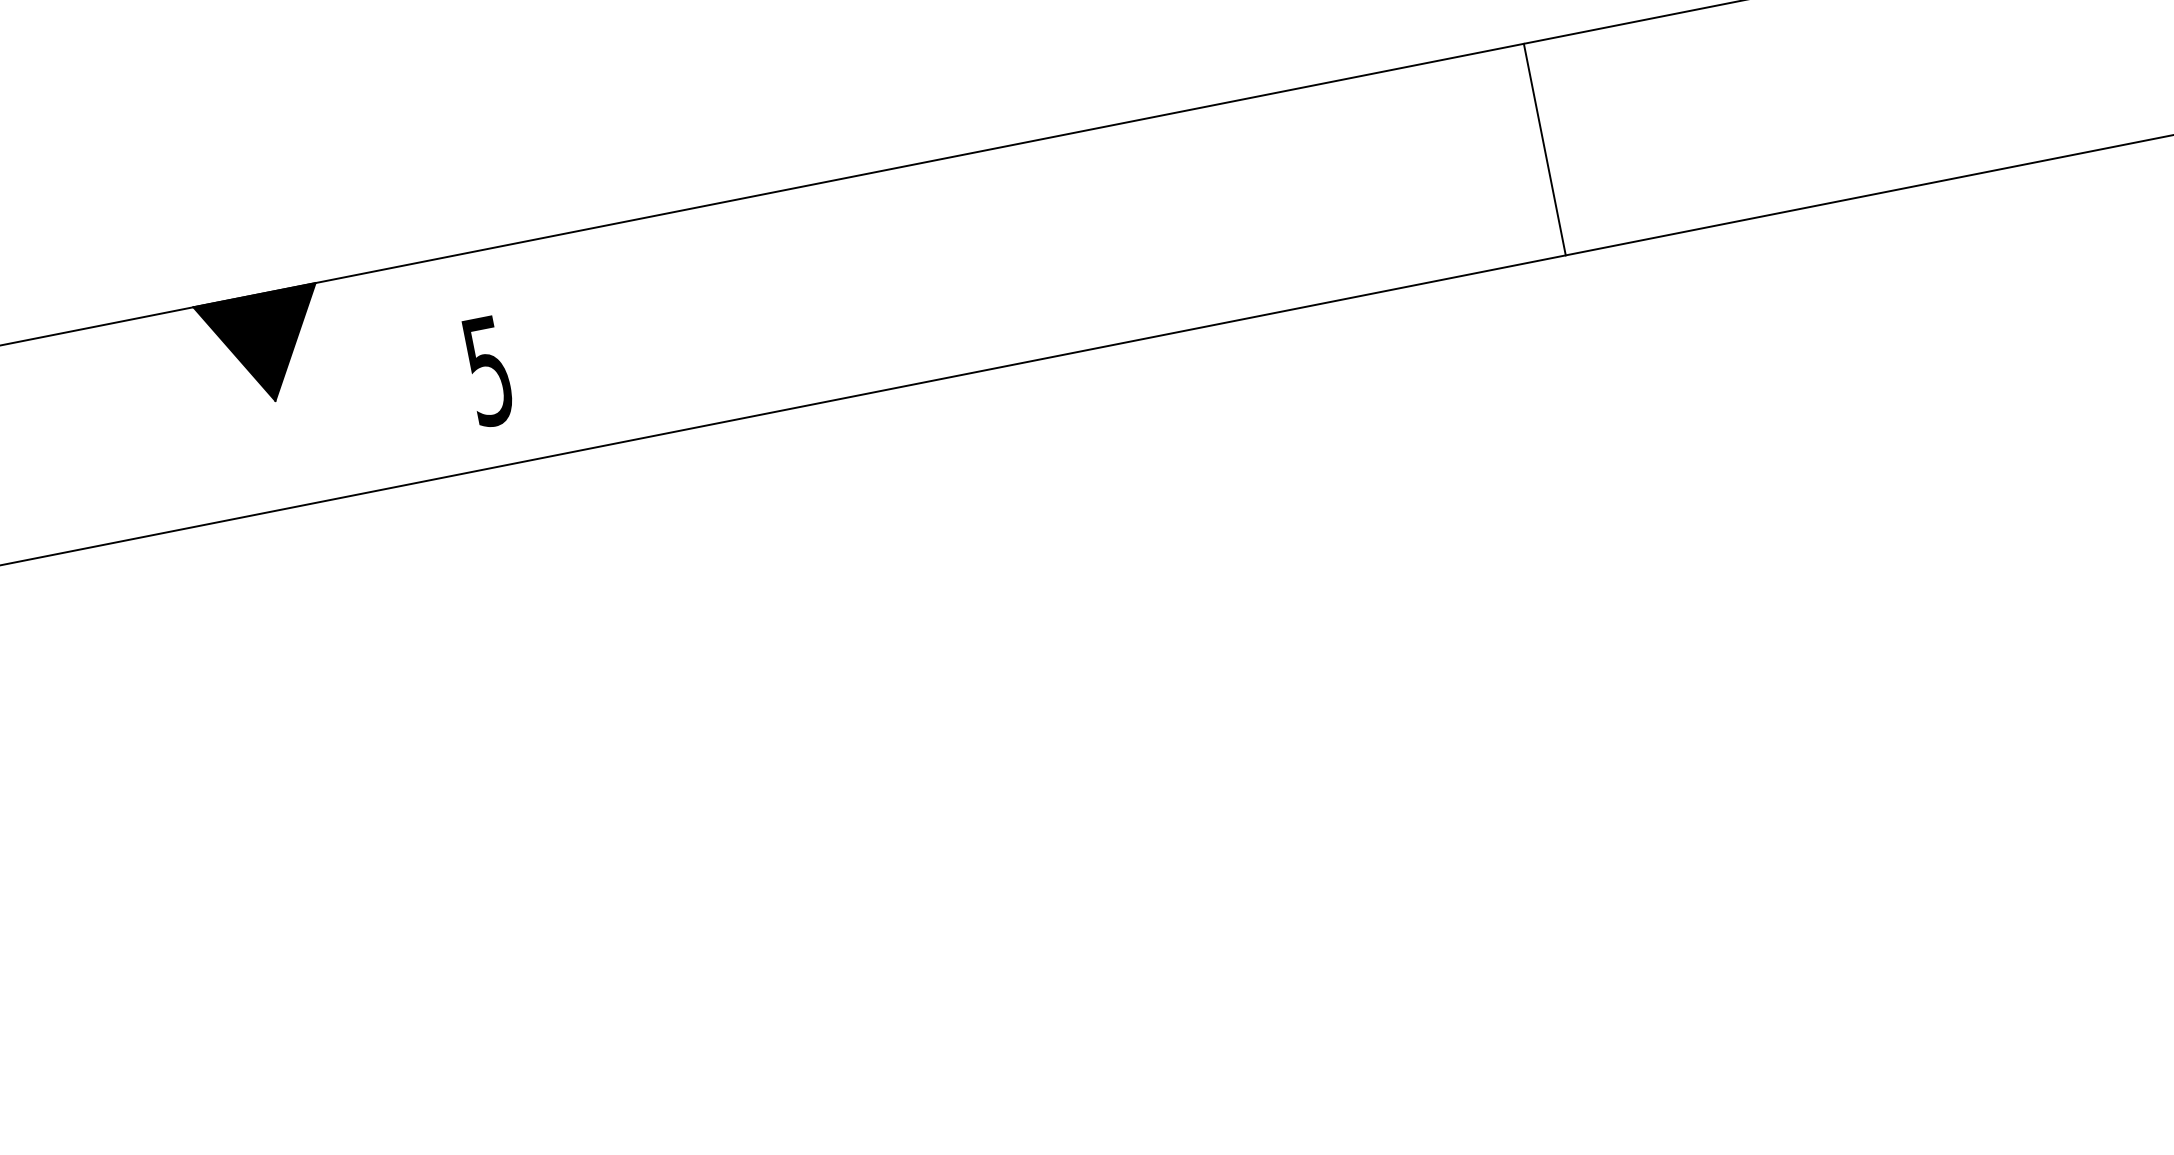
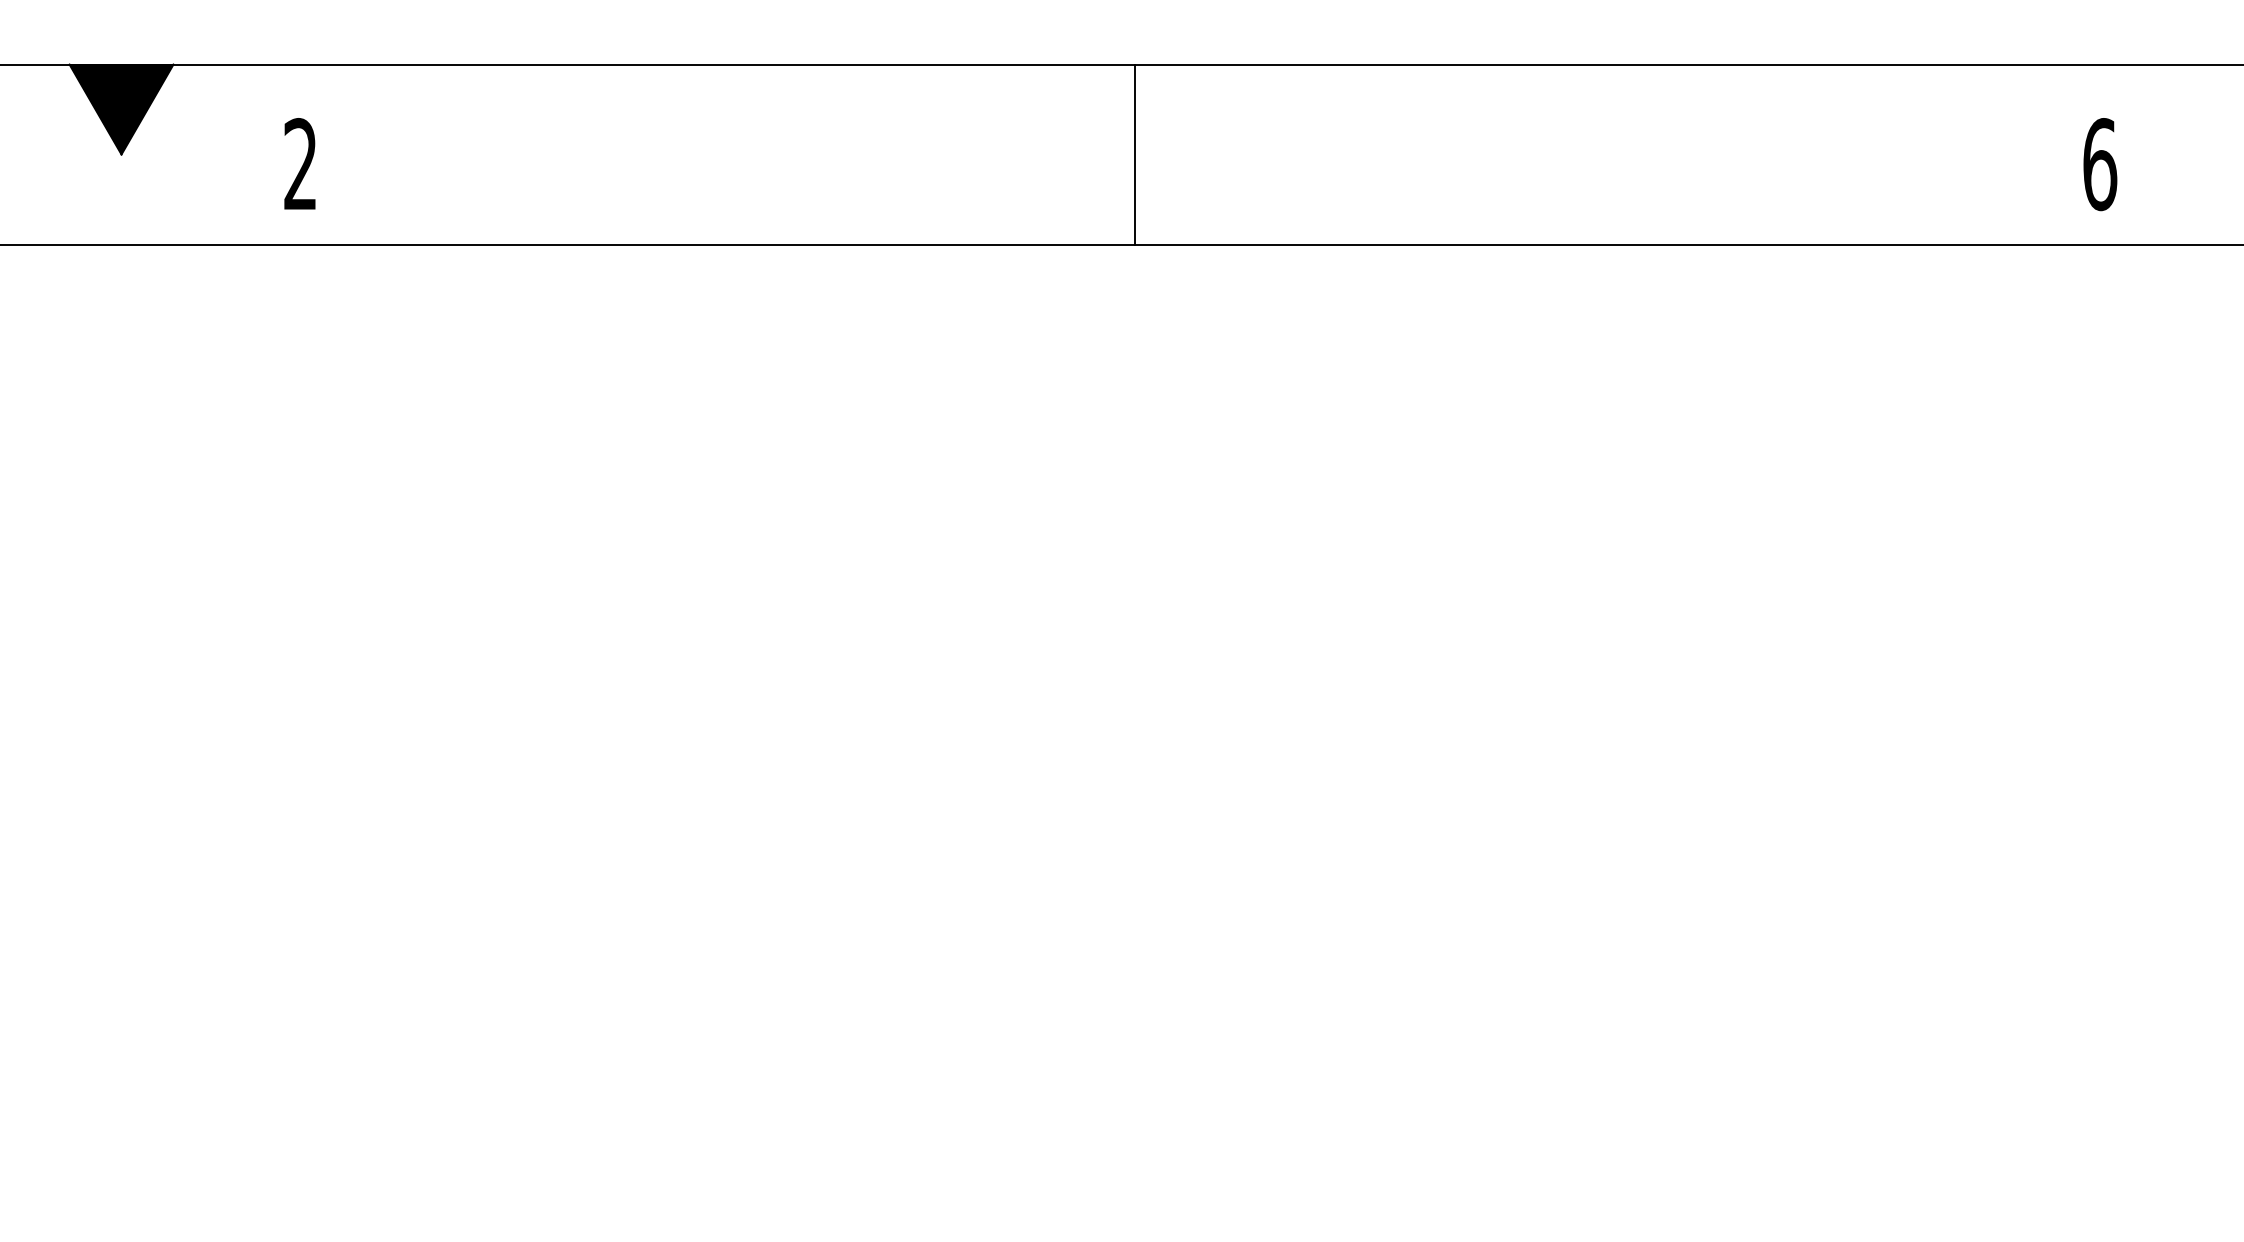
line: (1545, 149) -> (1135, 154), moved
text: (488, 370) -> (300, 164), 5 -> 2

